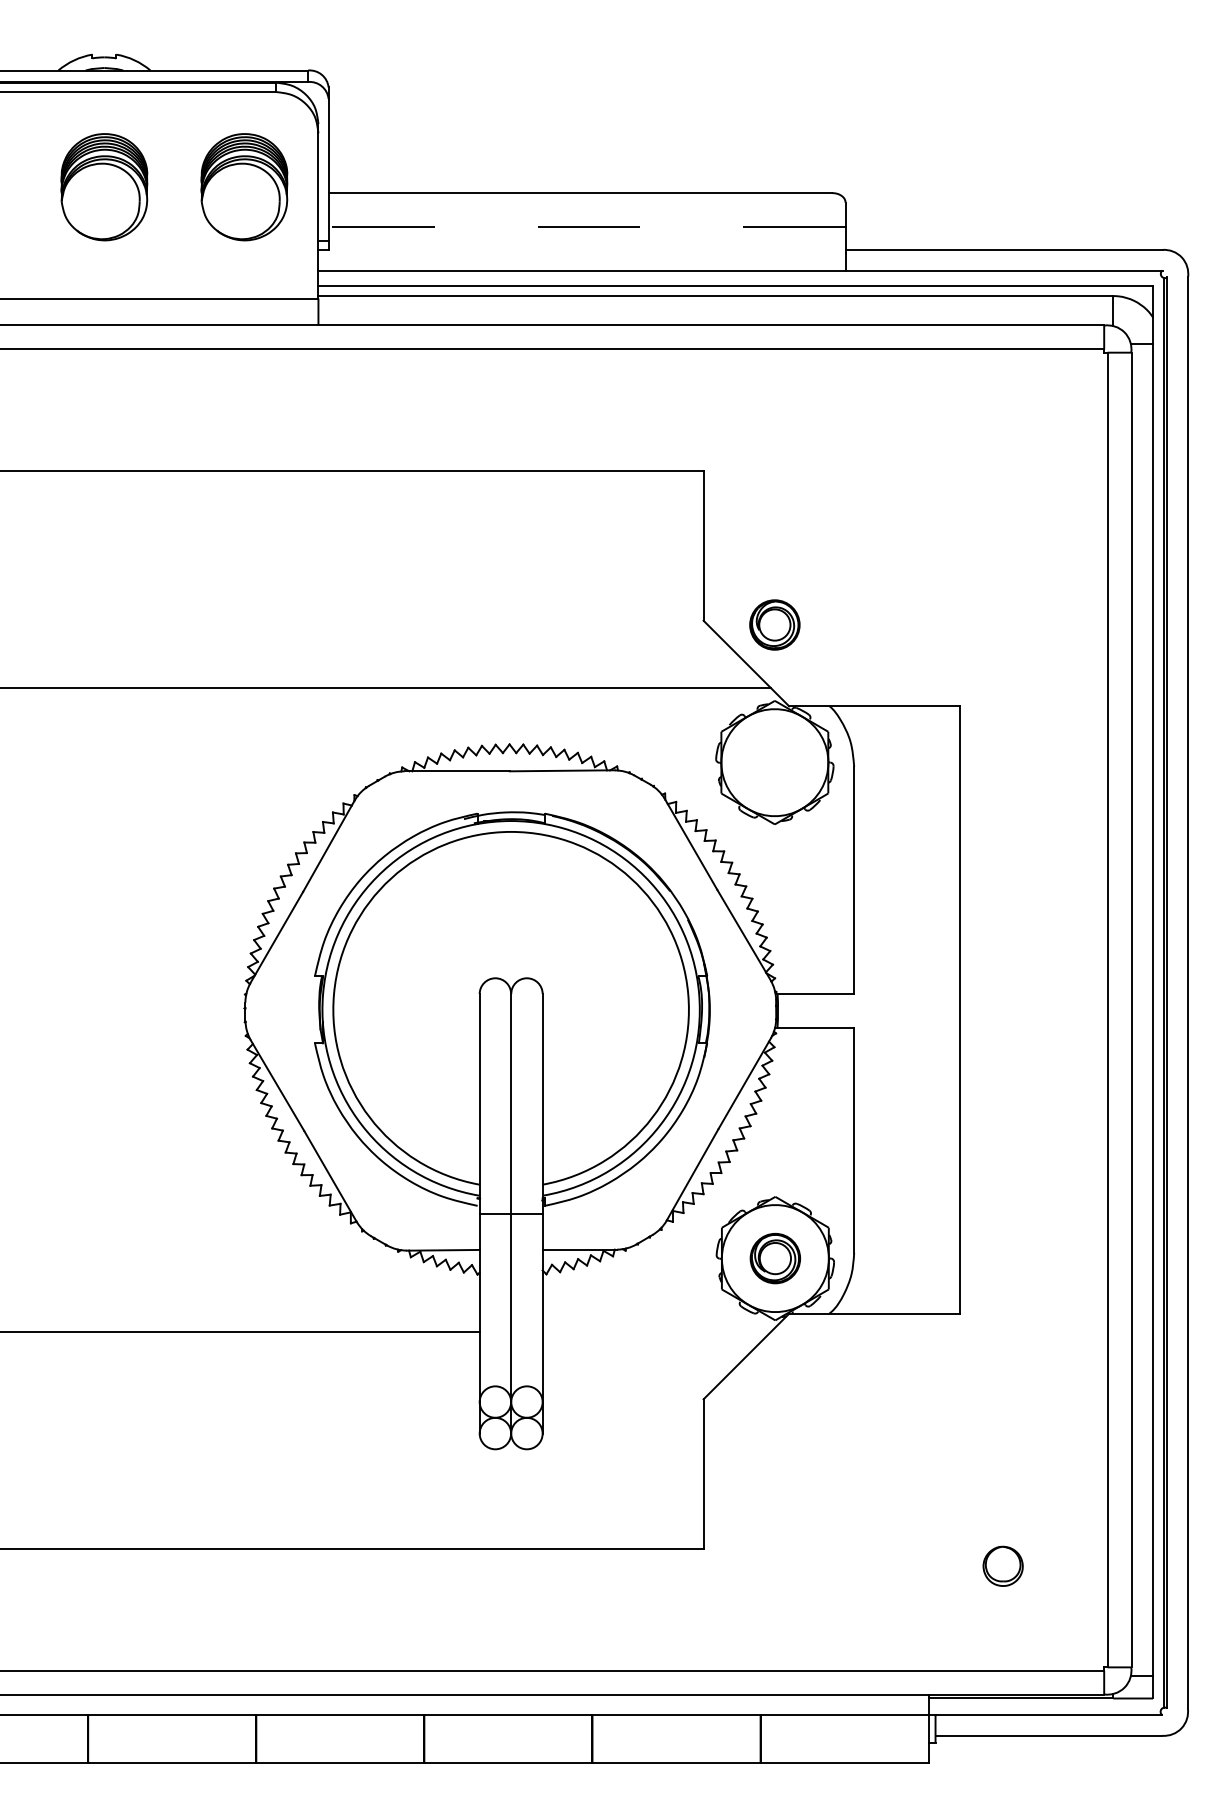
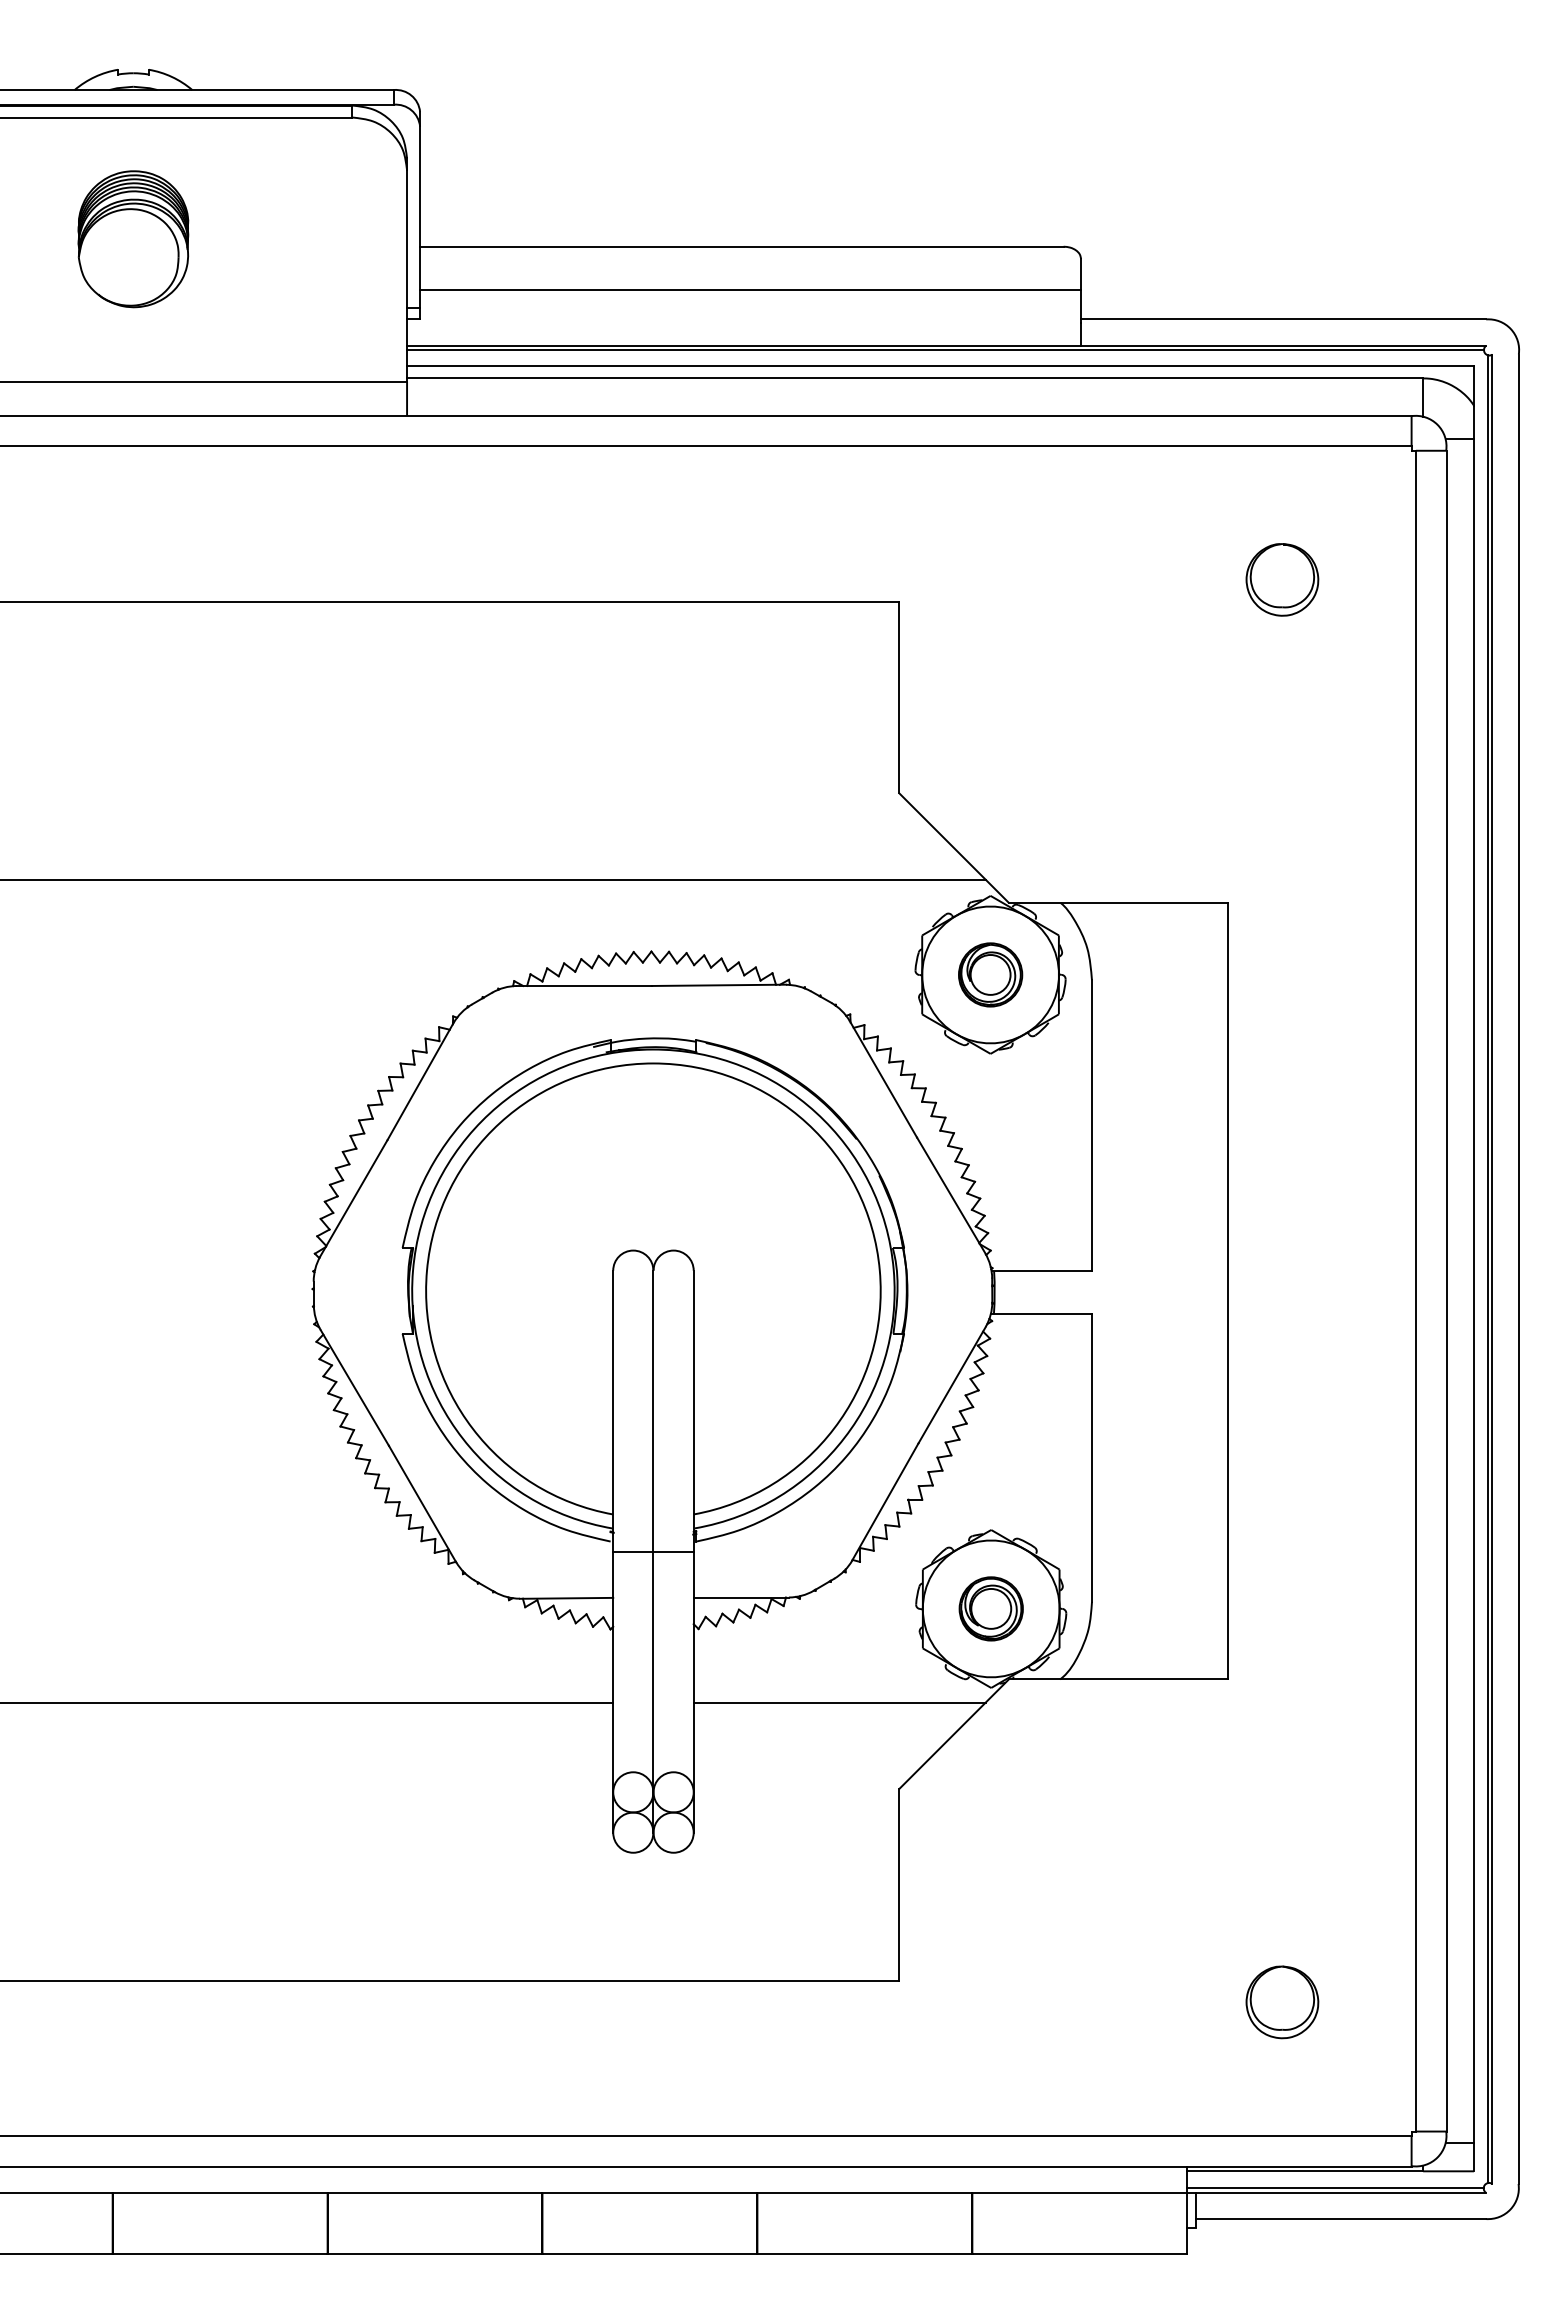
part: (244, 187) -> (312, 239), removed
line: (587, 226) -> (750, 289), dashed -> solid
line: (739, 274) -> (945, 350), added
part: (1003, 453) -> (1282, 579), added
part: (774, 624) -> (990, 974), moved
line: (656, 1331) -> (839, 1702), added
part: (1003, 1566) -> (1282, 2002), size x1.43
line: (1044, 1711) -> (1335, 2188), added

